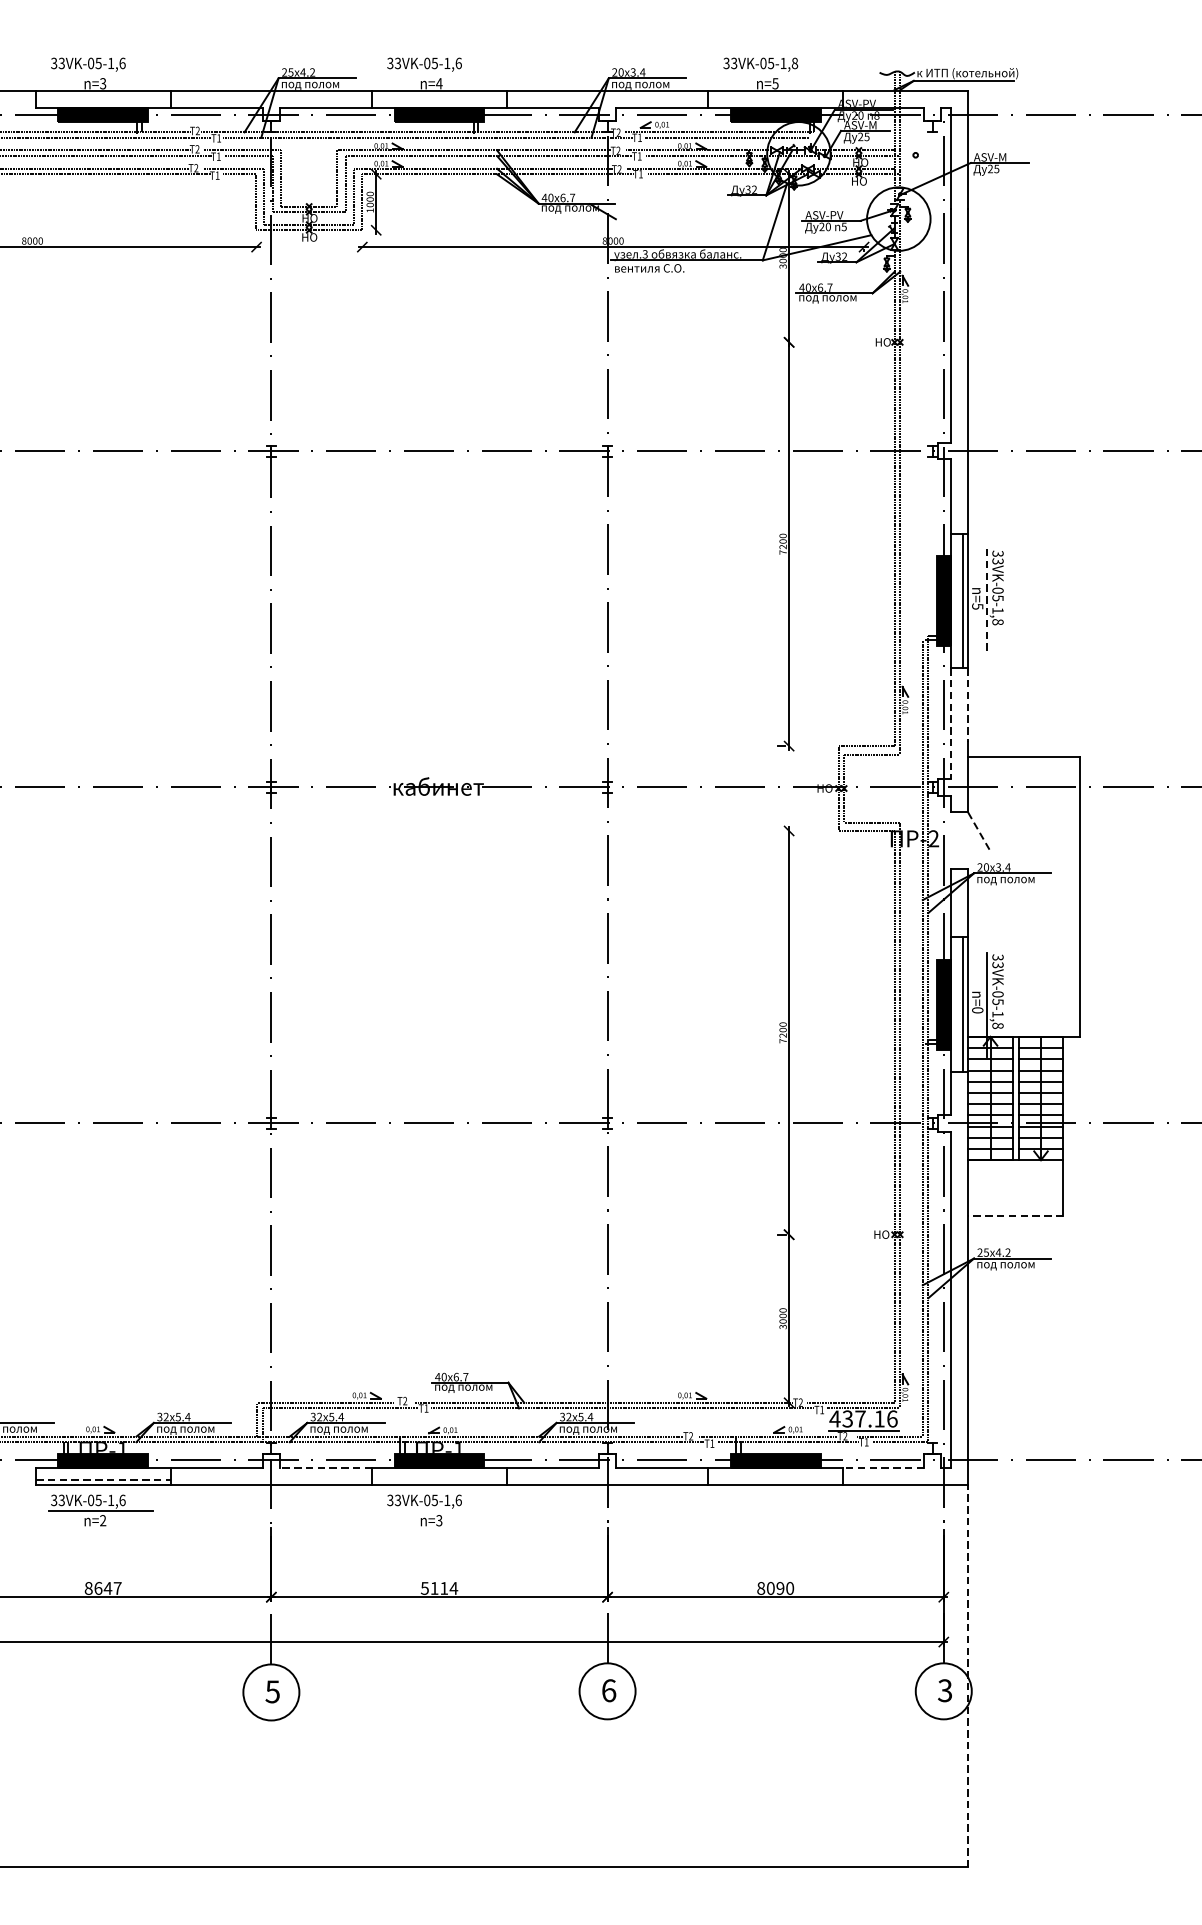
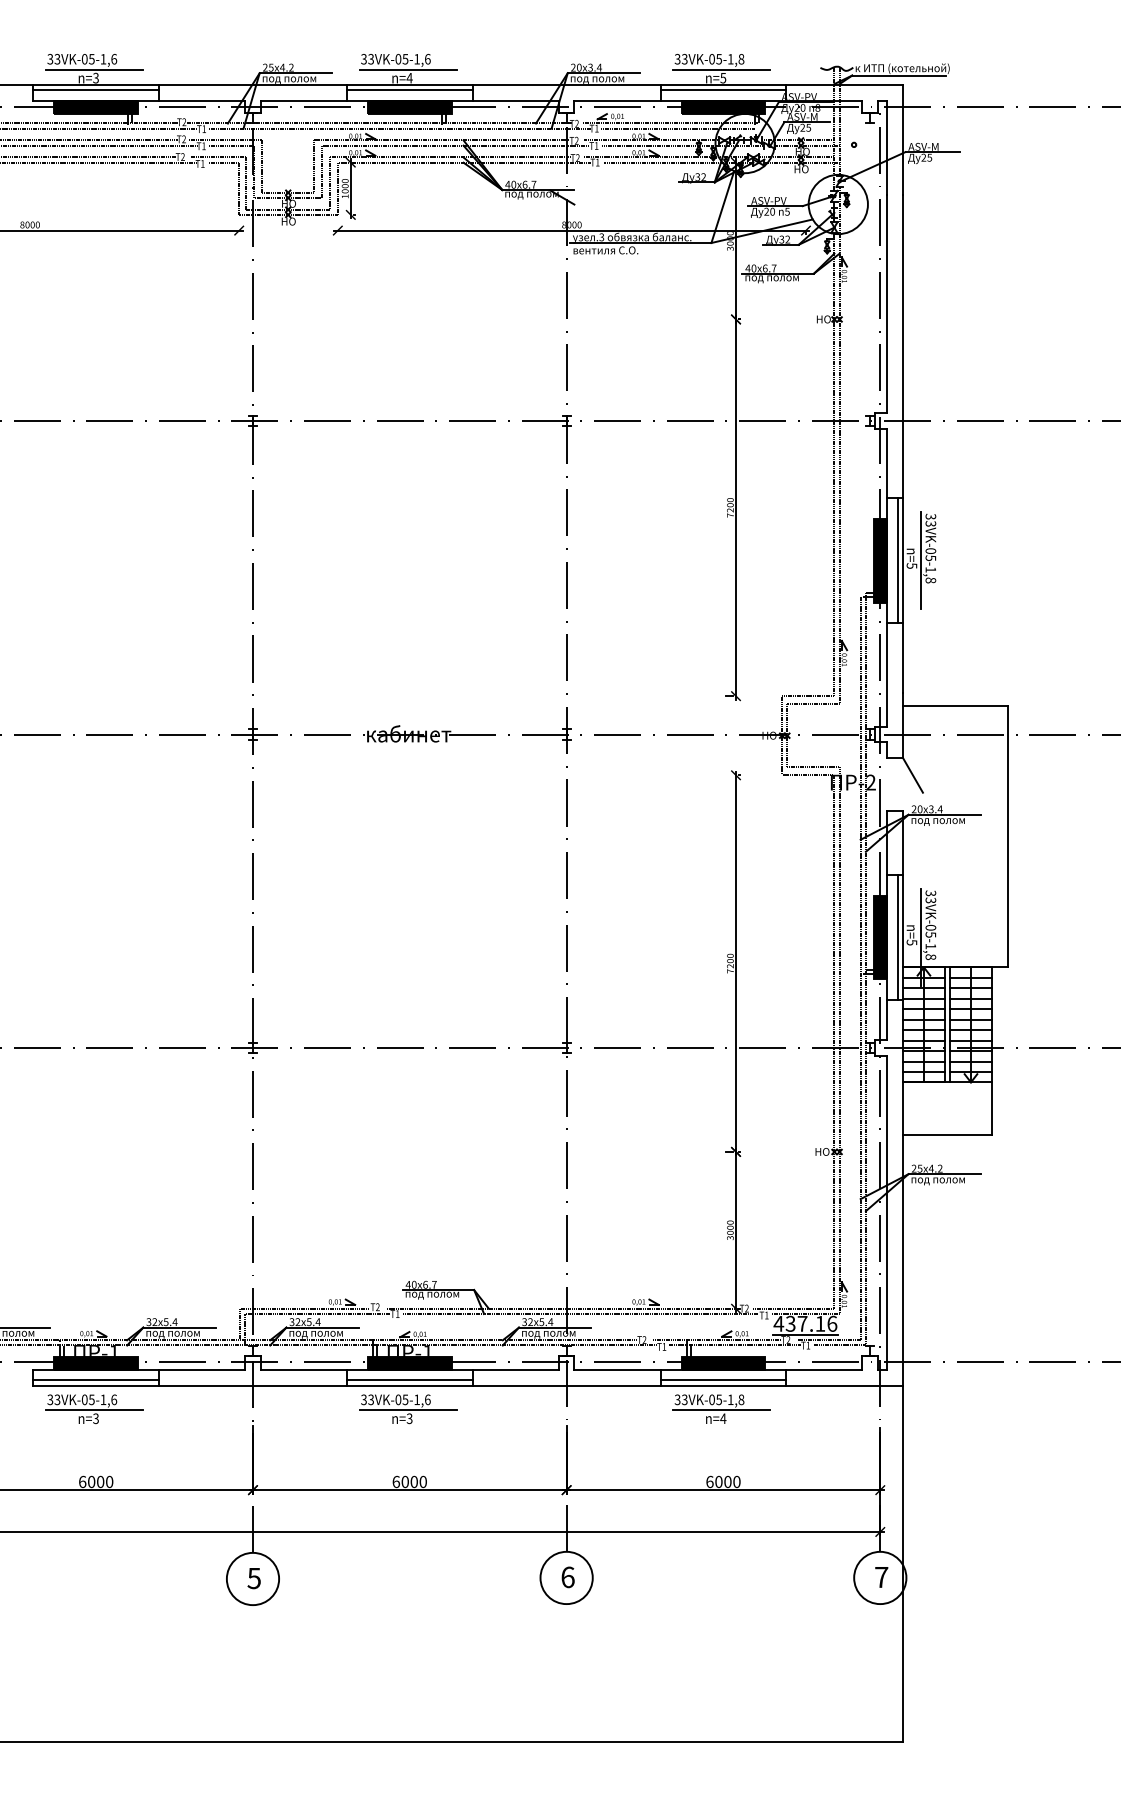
line: (100, 74) -> (93, 69), added
line: (436, 74) -> (407, 69), added
line: (773, 74) -> (721, 69), added
line: (102, 96) -> (95, 90), added
line: (439, 96) -> (409, 90), added
line: (775, 96) -> (723, 90), added
line: (986, 601) -> (920, 561), dashed -> solid
line: (968, 705) -> (903, 658), dashed -> solid
line: (951, 724) -> (887, 675), dashed -> solid
line: (979, 831) -> (913, 775), dashed -> solid
text: (977, 1010) -> (911, 942), n=0 -> n=5
line: (1014, 1216) -> (946, 1134), dashed -> solid
line: (325, 1467) -> (303, 1369), dashed -> solid
line: (883, 1467) -> (824, 1369), dashed -> solid
line: (103, 1479) -> (96, 1380), dashed -> solid
line: (439, 1479) -> (409, 1380), added
line: (775, 1479) -> (723, 1380), added
part: (773, 1509) -> (721, 1408), added
line: (436, 1511) -> (407, 1410), added
text: (102, 1521) -> (95, 1419), n=2 -> n=3
text: (103, 1587) -> (96, 1481), 8647 -> 6000
text: (439, 1587) -> (409, 1481), 5114 -> 6000
text: (770, 1587) -> (718, 1481), 8090 -> 6000
line: (968, 1675) -> (903, 1563), dashed -> solid
text: (945, 1690) -> (881, 1577), 3 -> 7

